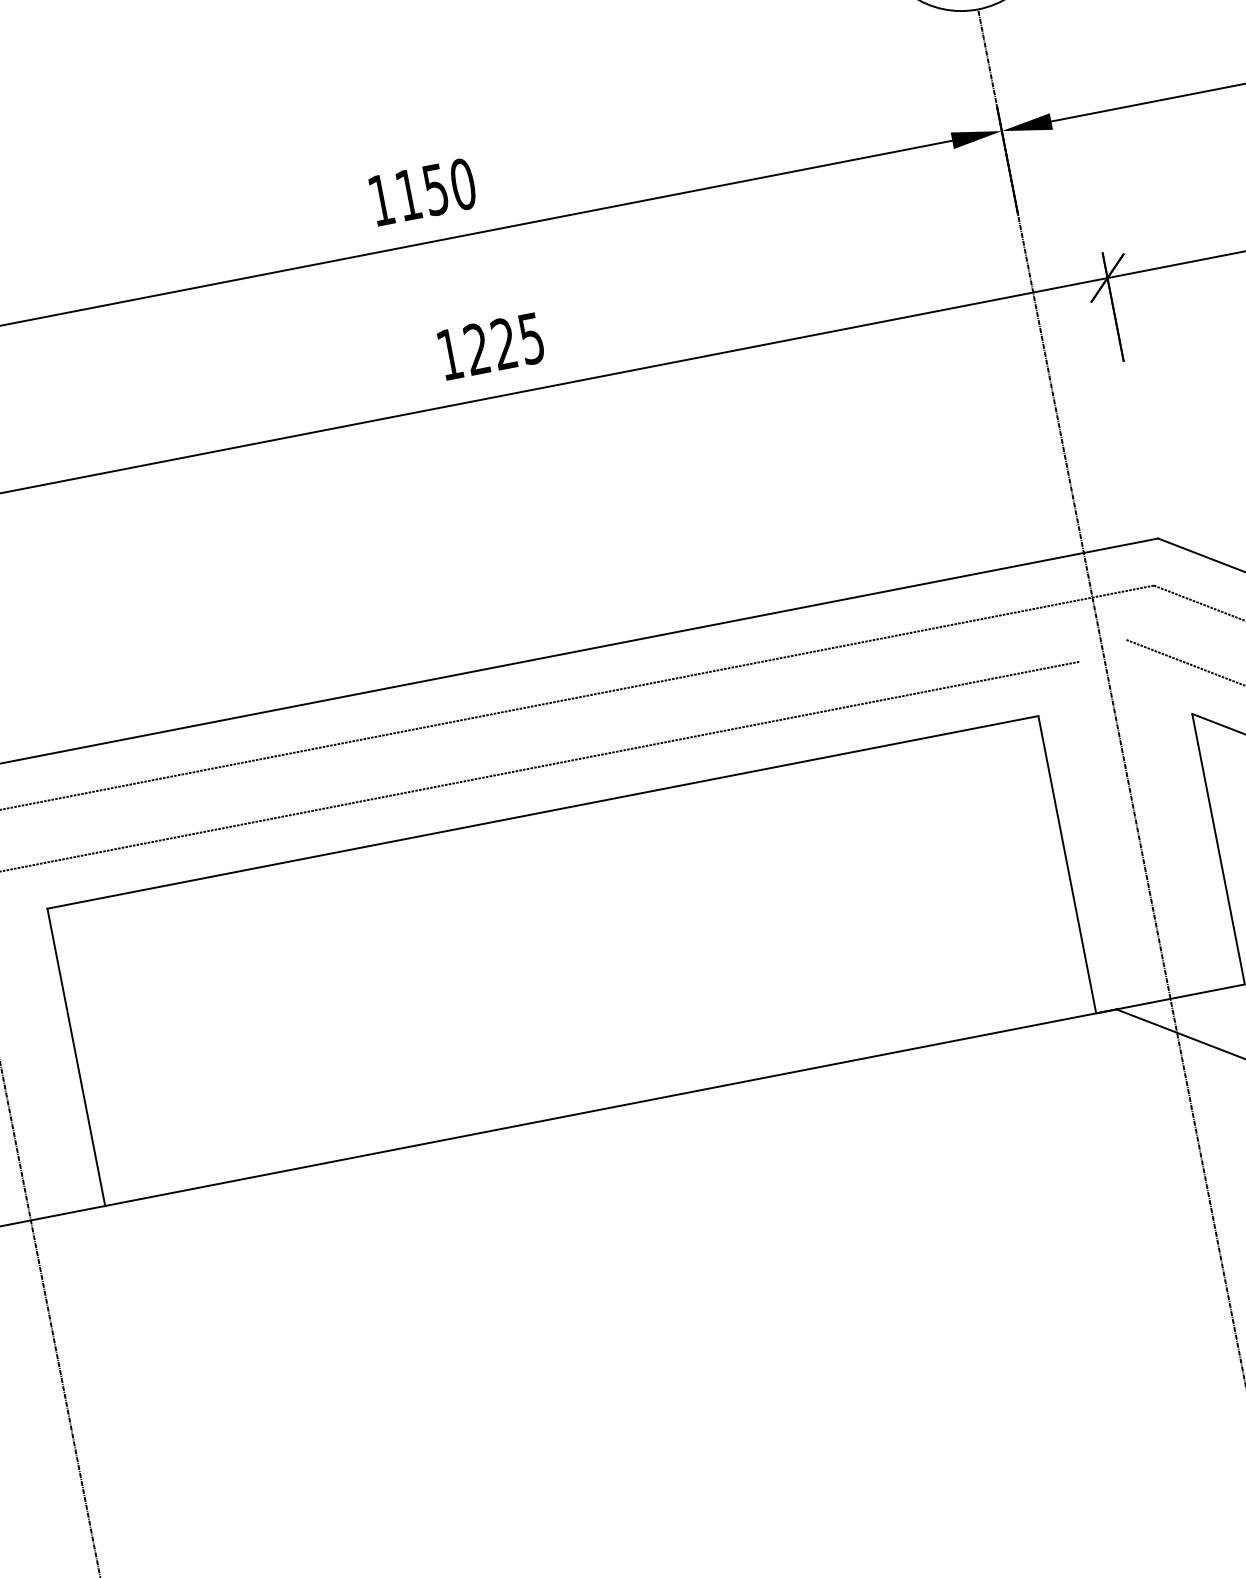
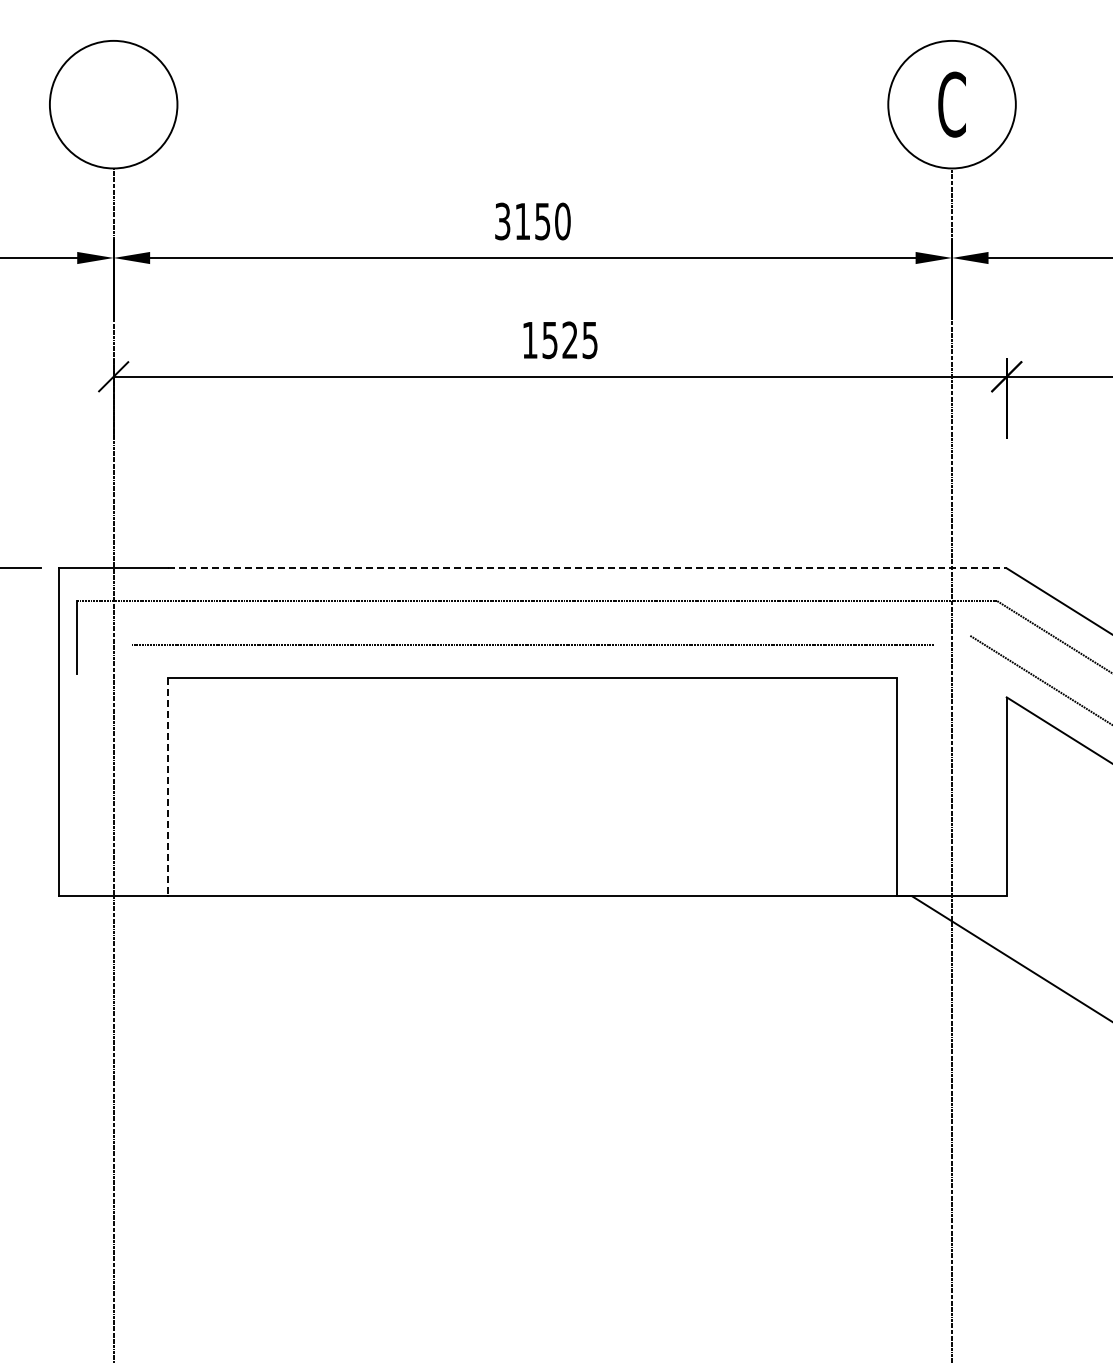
text: (381, 200) -> (502, 221), 1150 -> 3150
text: (476, 349) -> (549, 340), 1225 -> 1525
line: (589, 649) -> (588, 568), solid -> dashed
line: (76, 1057) -> (168, 787), solid -> dashed

